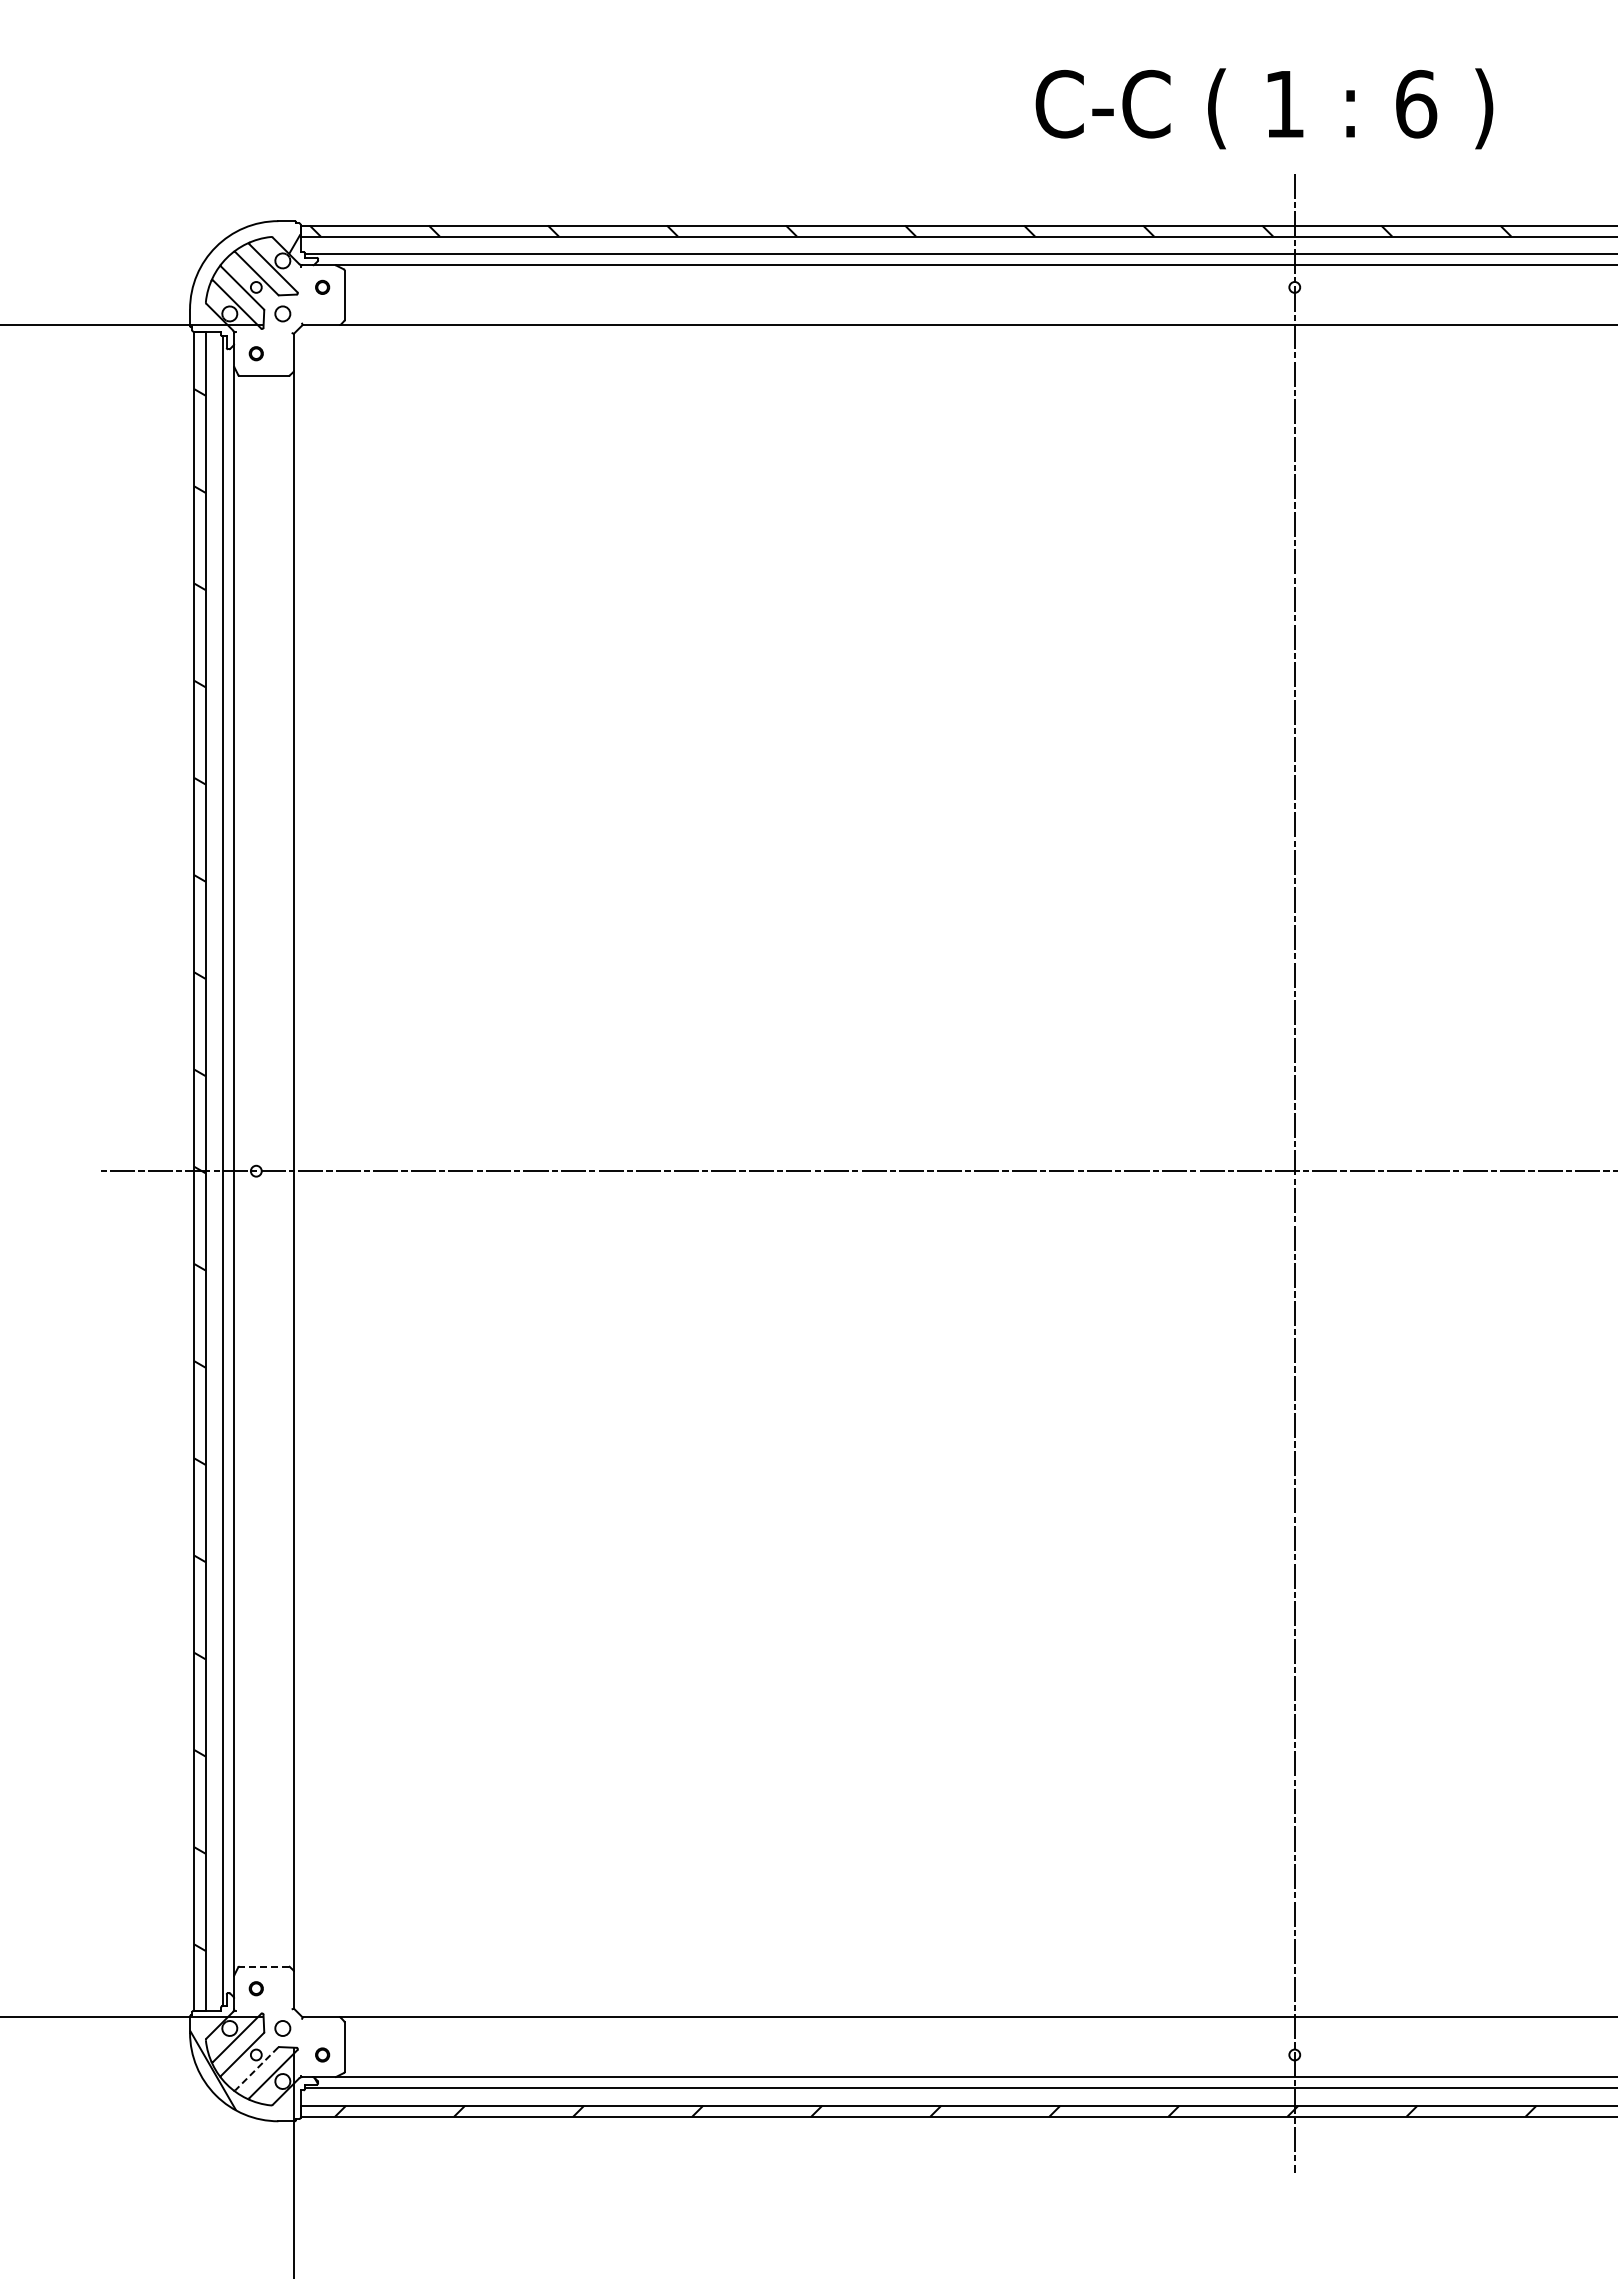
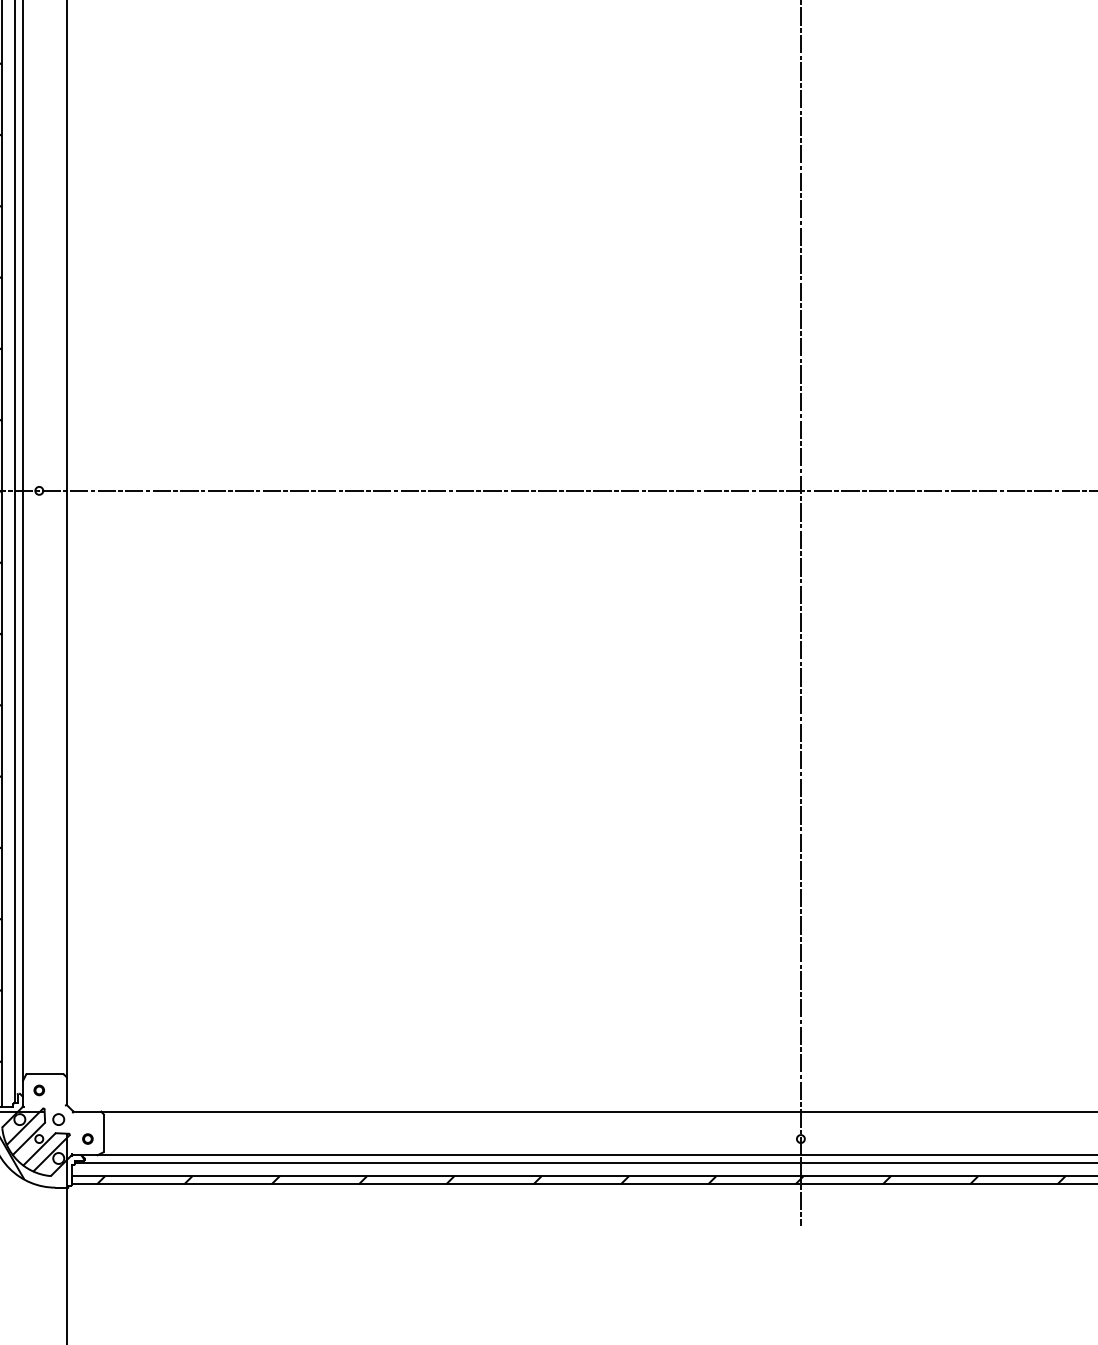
line: (264, 1966) -> (45, 1074), dashed -> solid
line: (256, 2069) -> (39, 1149), dashed -> solid

